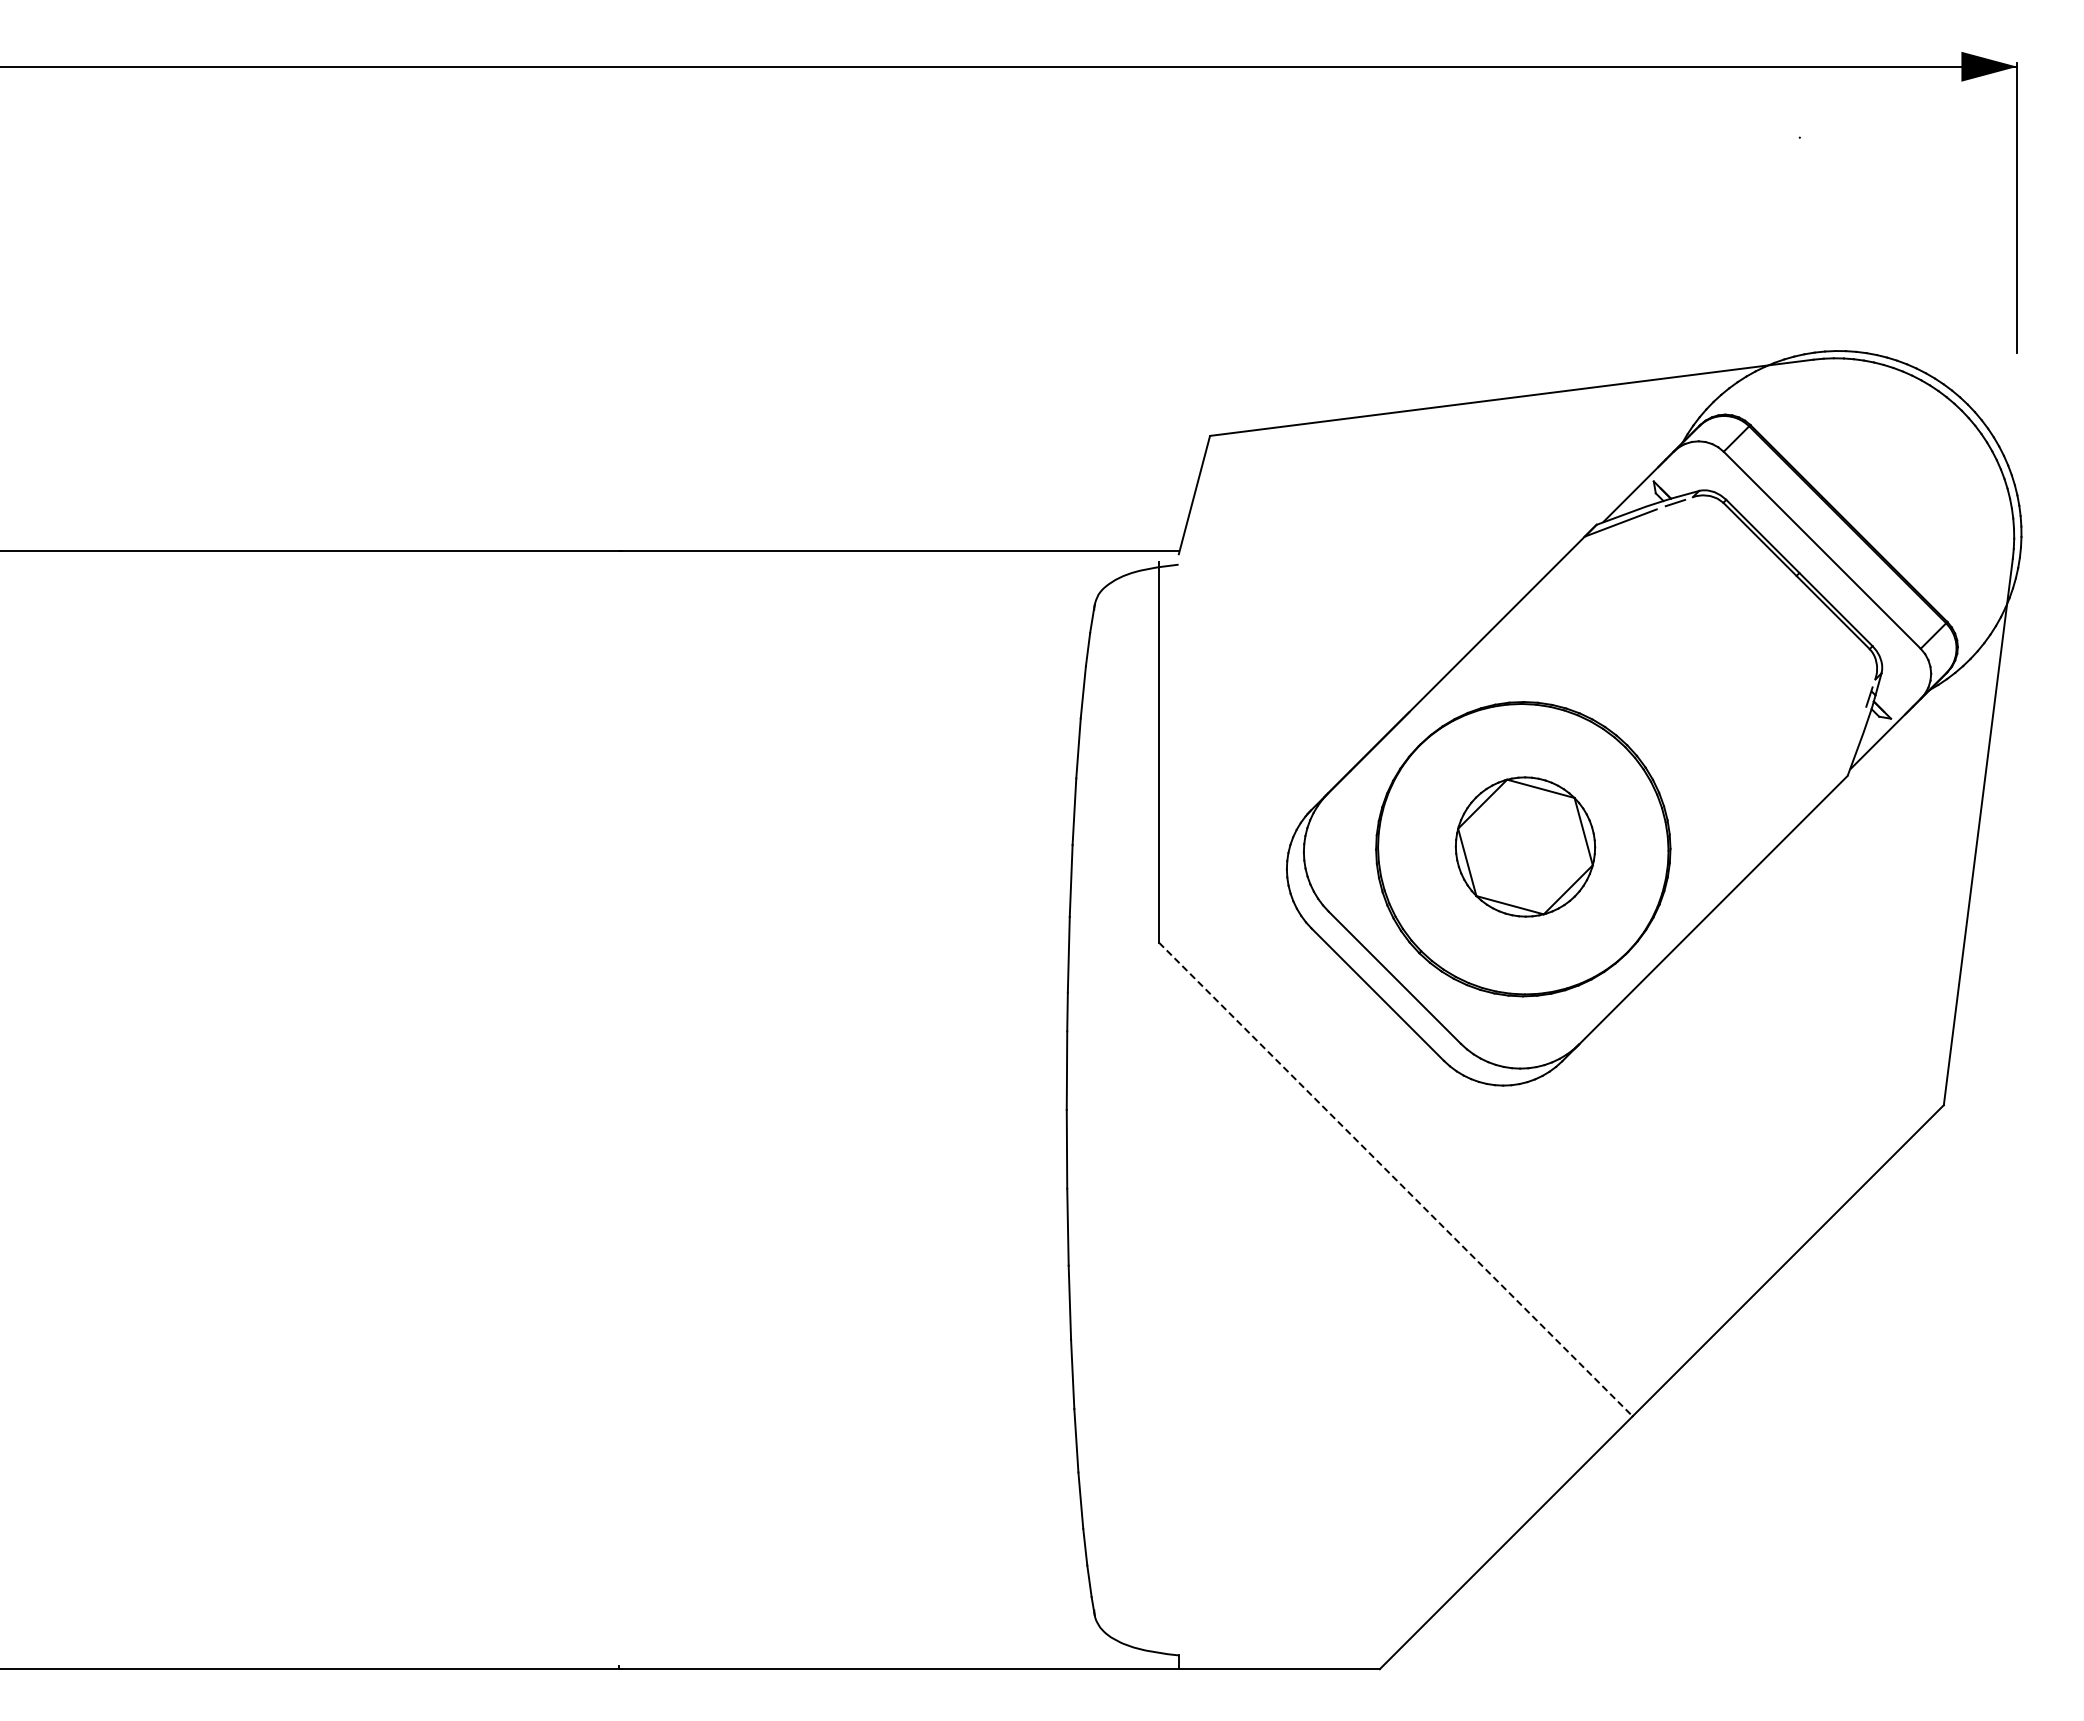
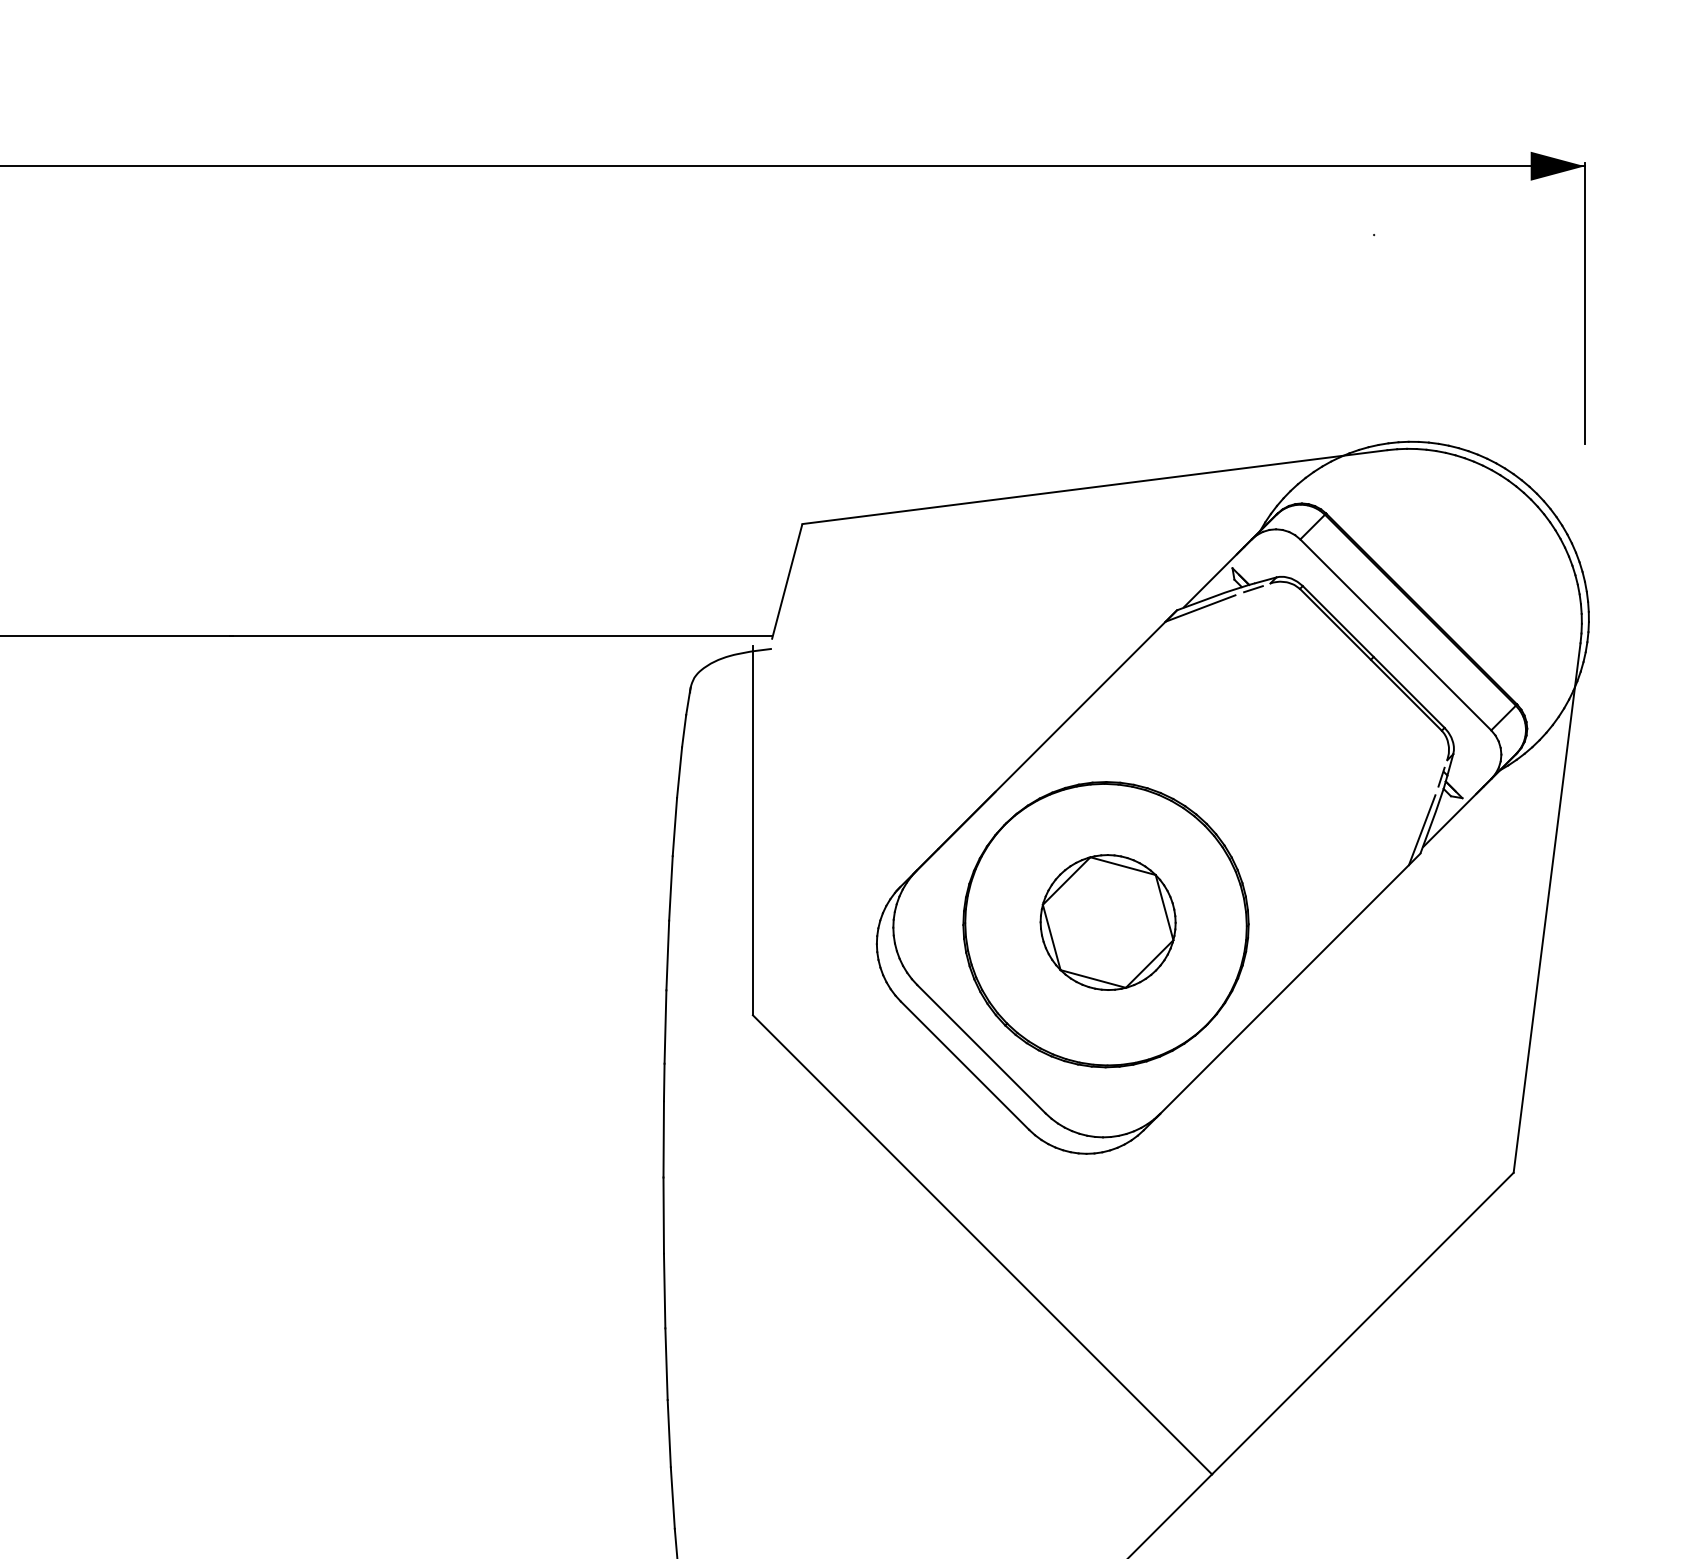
line: (1849, 751) -> (1422, 829), added
line: (1395, 1179) -> (982, 1244), dashed -> solid

